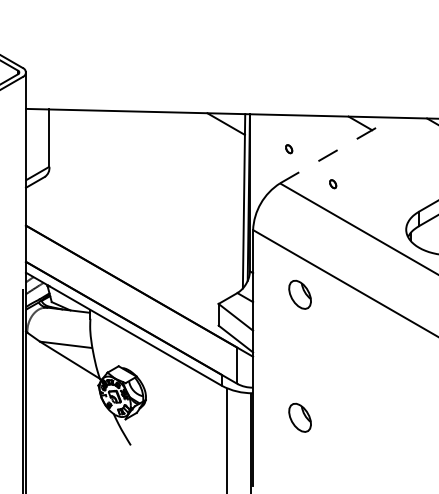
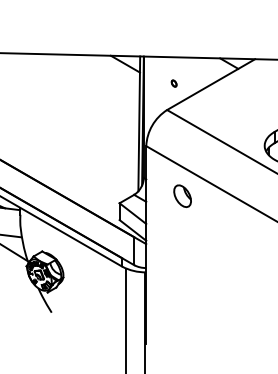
line: (336, 150) -> (210, 84), dashed -> solid
part: (333, 184) -> (208, 110), removed
part: (299, 417) -> (182, 291), removed

